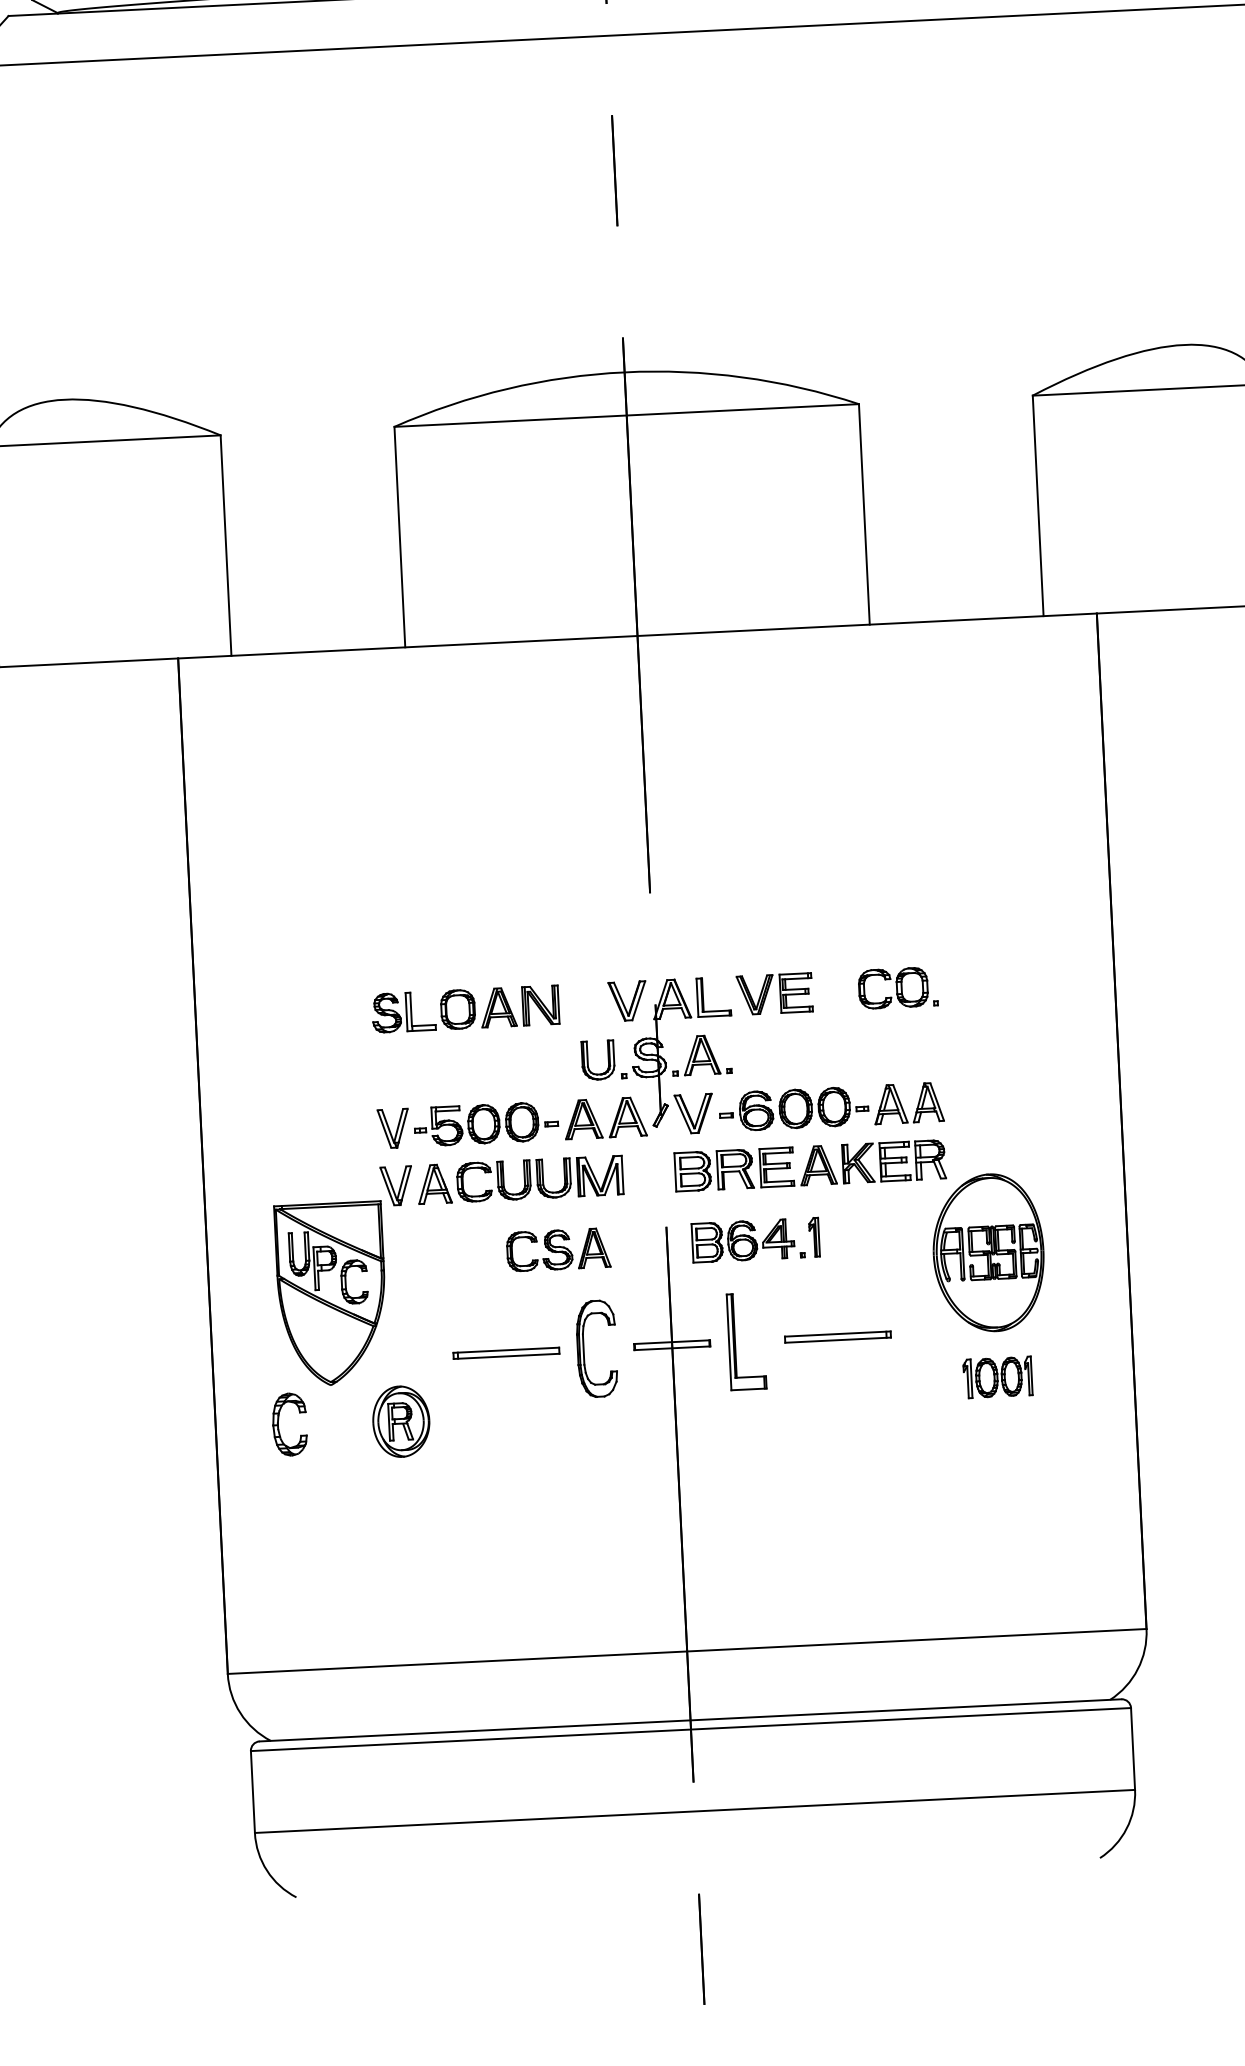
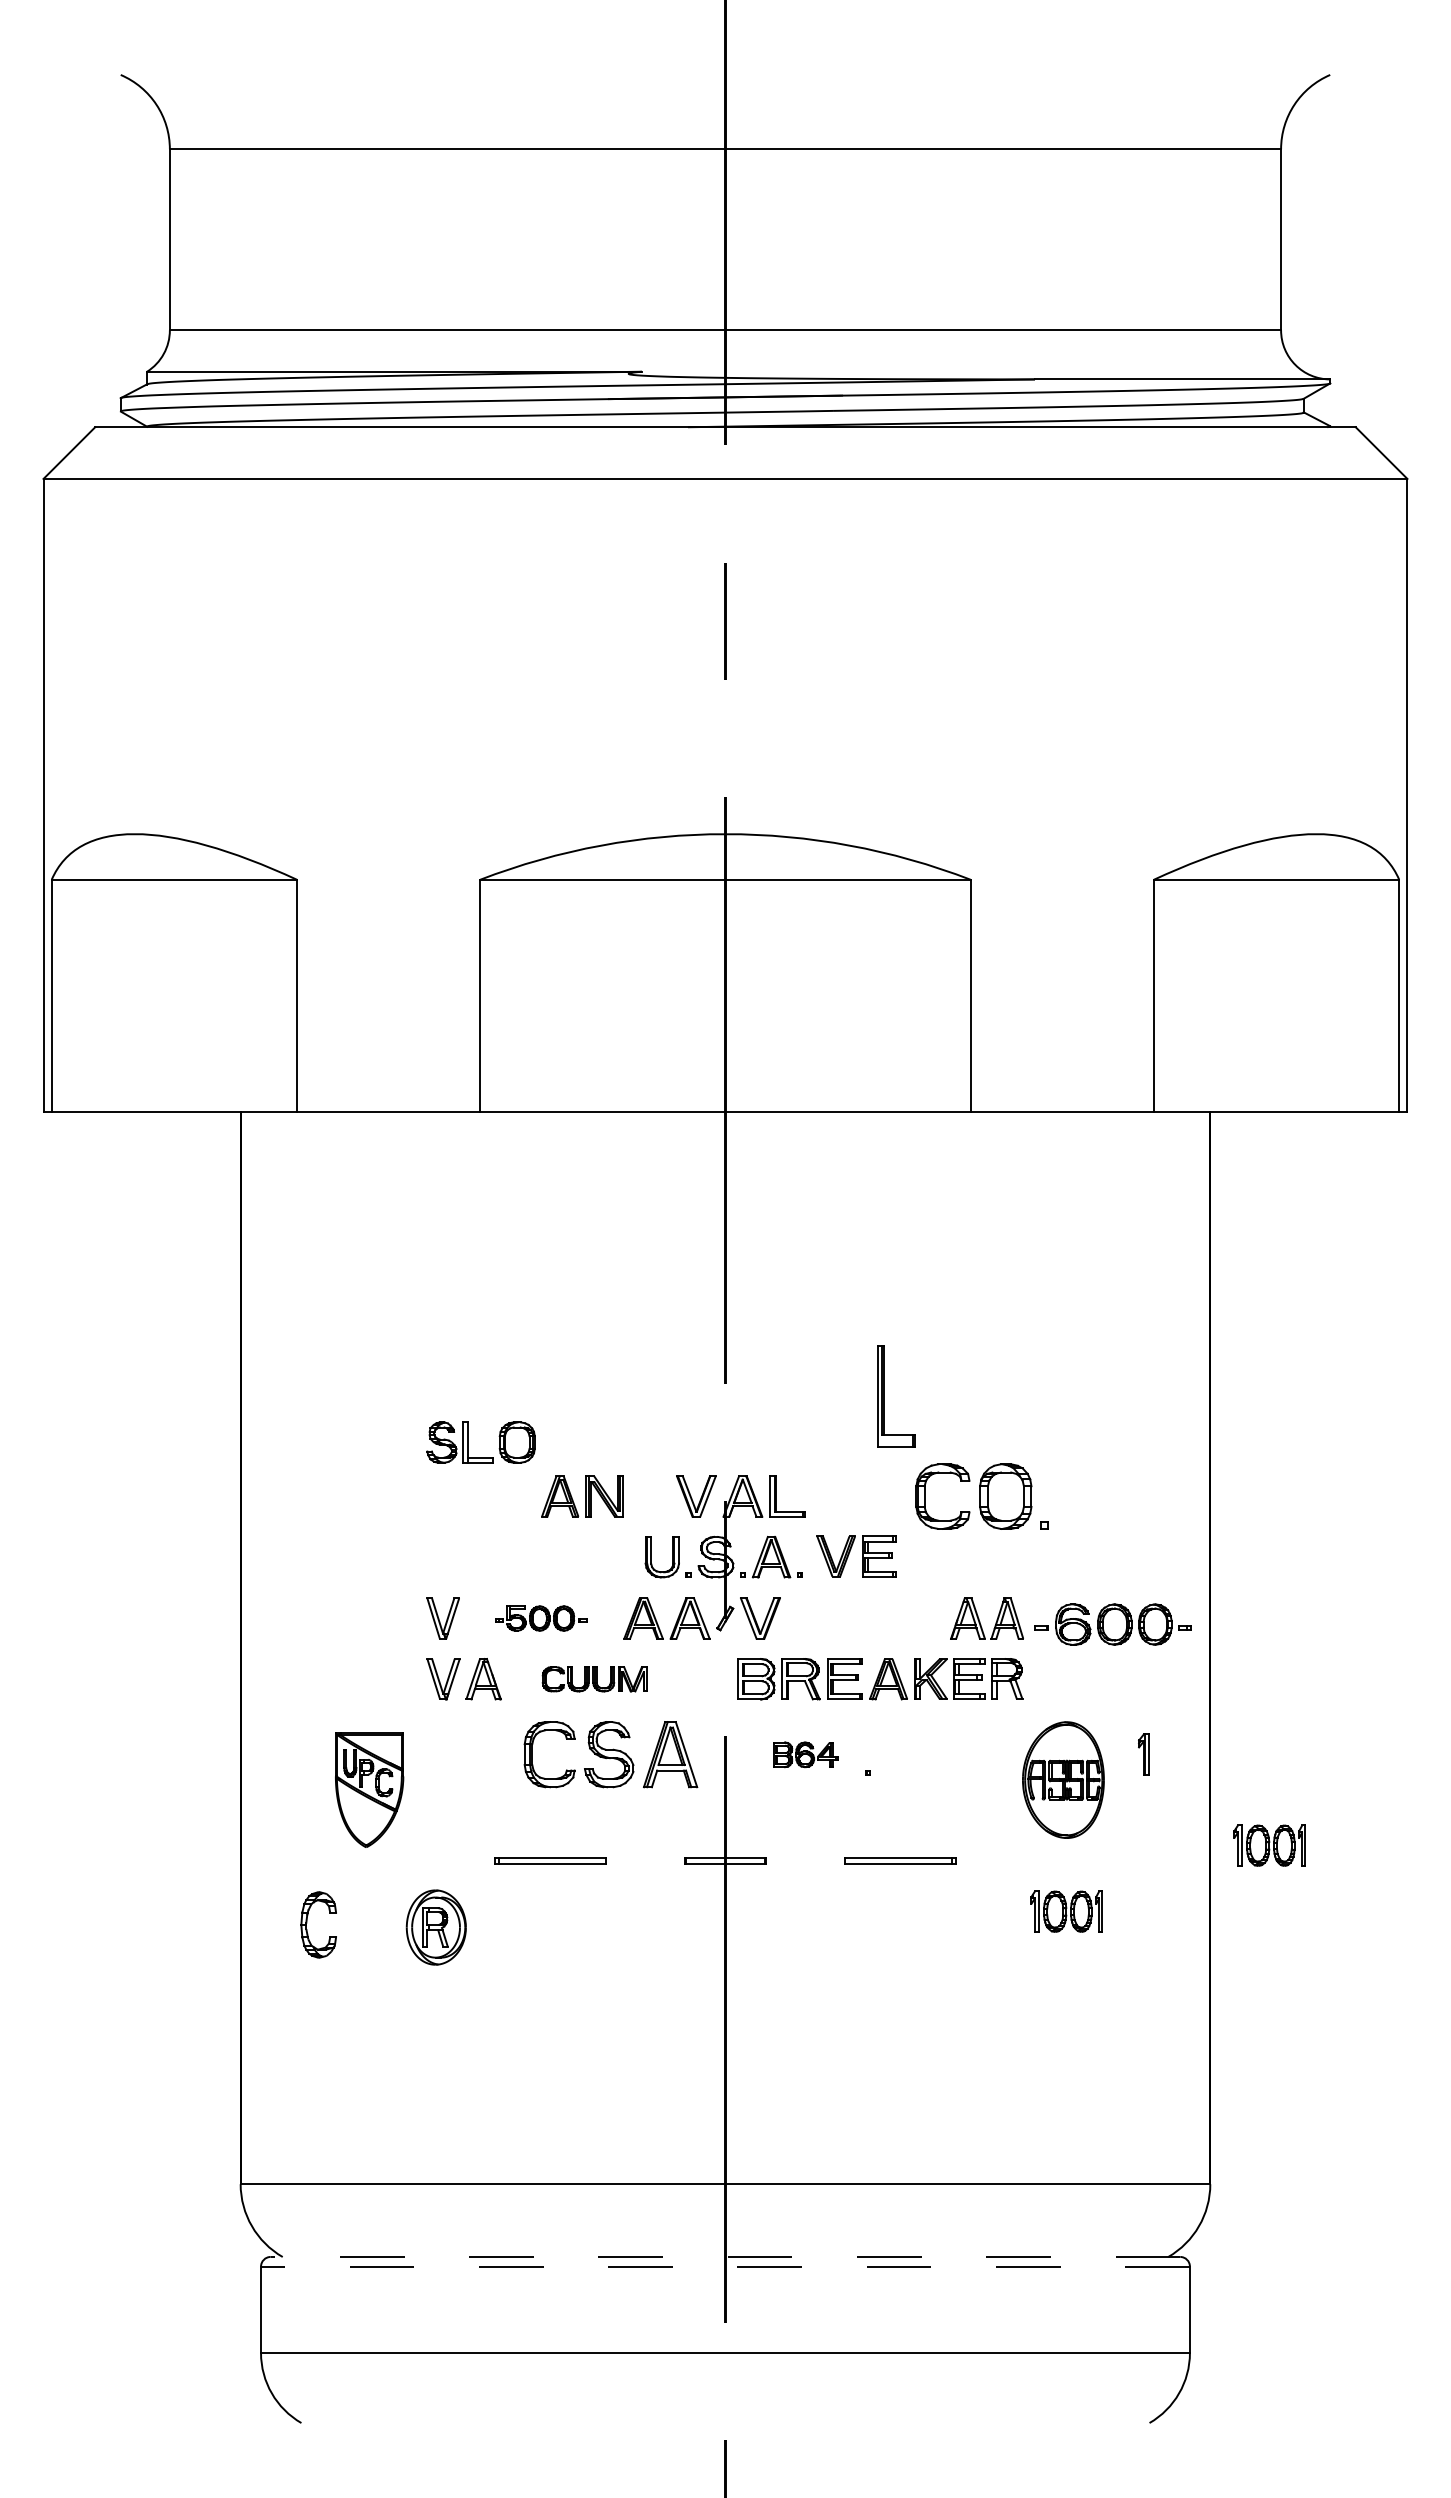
part: (897, 988) -> (981, 1496), size x1.6
part: (774, 994) -> (856, 1556), moved
part: (411, 1011) -> (468, 1442), moved
part: (793, 1108) -> (1112, 1624), moved
part: (486, 1123) -> (541, 1618), size x0.6
part: (539, 1179) -> (594, 1679), size x0.6
part: (814, 1237) -> (1143, 1754), moved
part: (743, 1240) -> (805, 1754), size x0.6
part: (558, 1249) -> (610, 1754), size x1.6
part: (988, 1252) -> (1063, 1779), size x0.7
part: (331, 1293) -> (369, 1789), size x0.6
part: (1186, 1305) -> (1269, 1845), added
part: (735, 1341) -> (884, 1396), moved
part: (584, 1349) -> (632, 1860), removed
line: (690, 1719) -> (725, 2256), solid -> dashed
line: (690, 1729) -> (724, 2266), solid -> dashed

